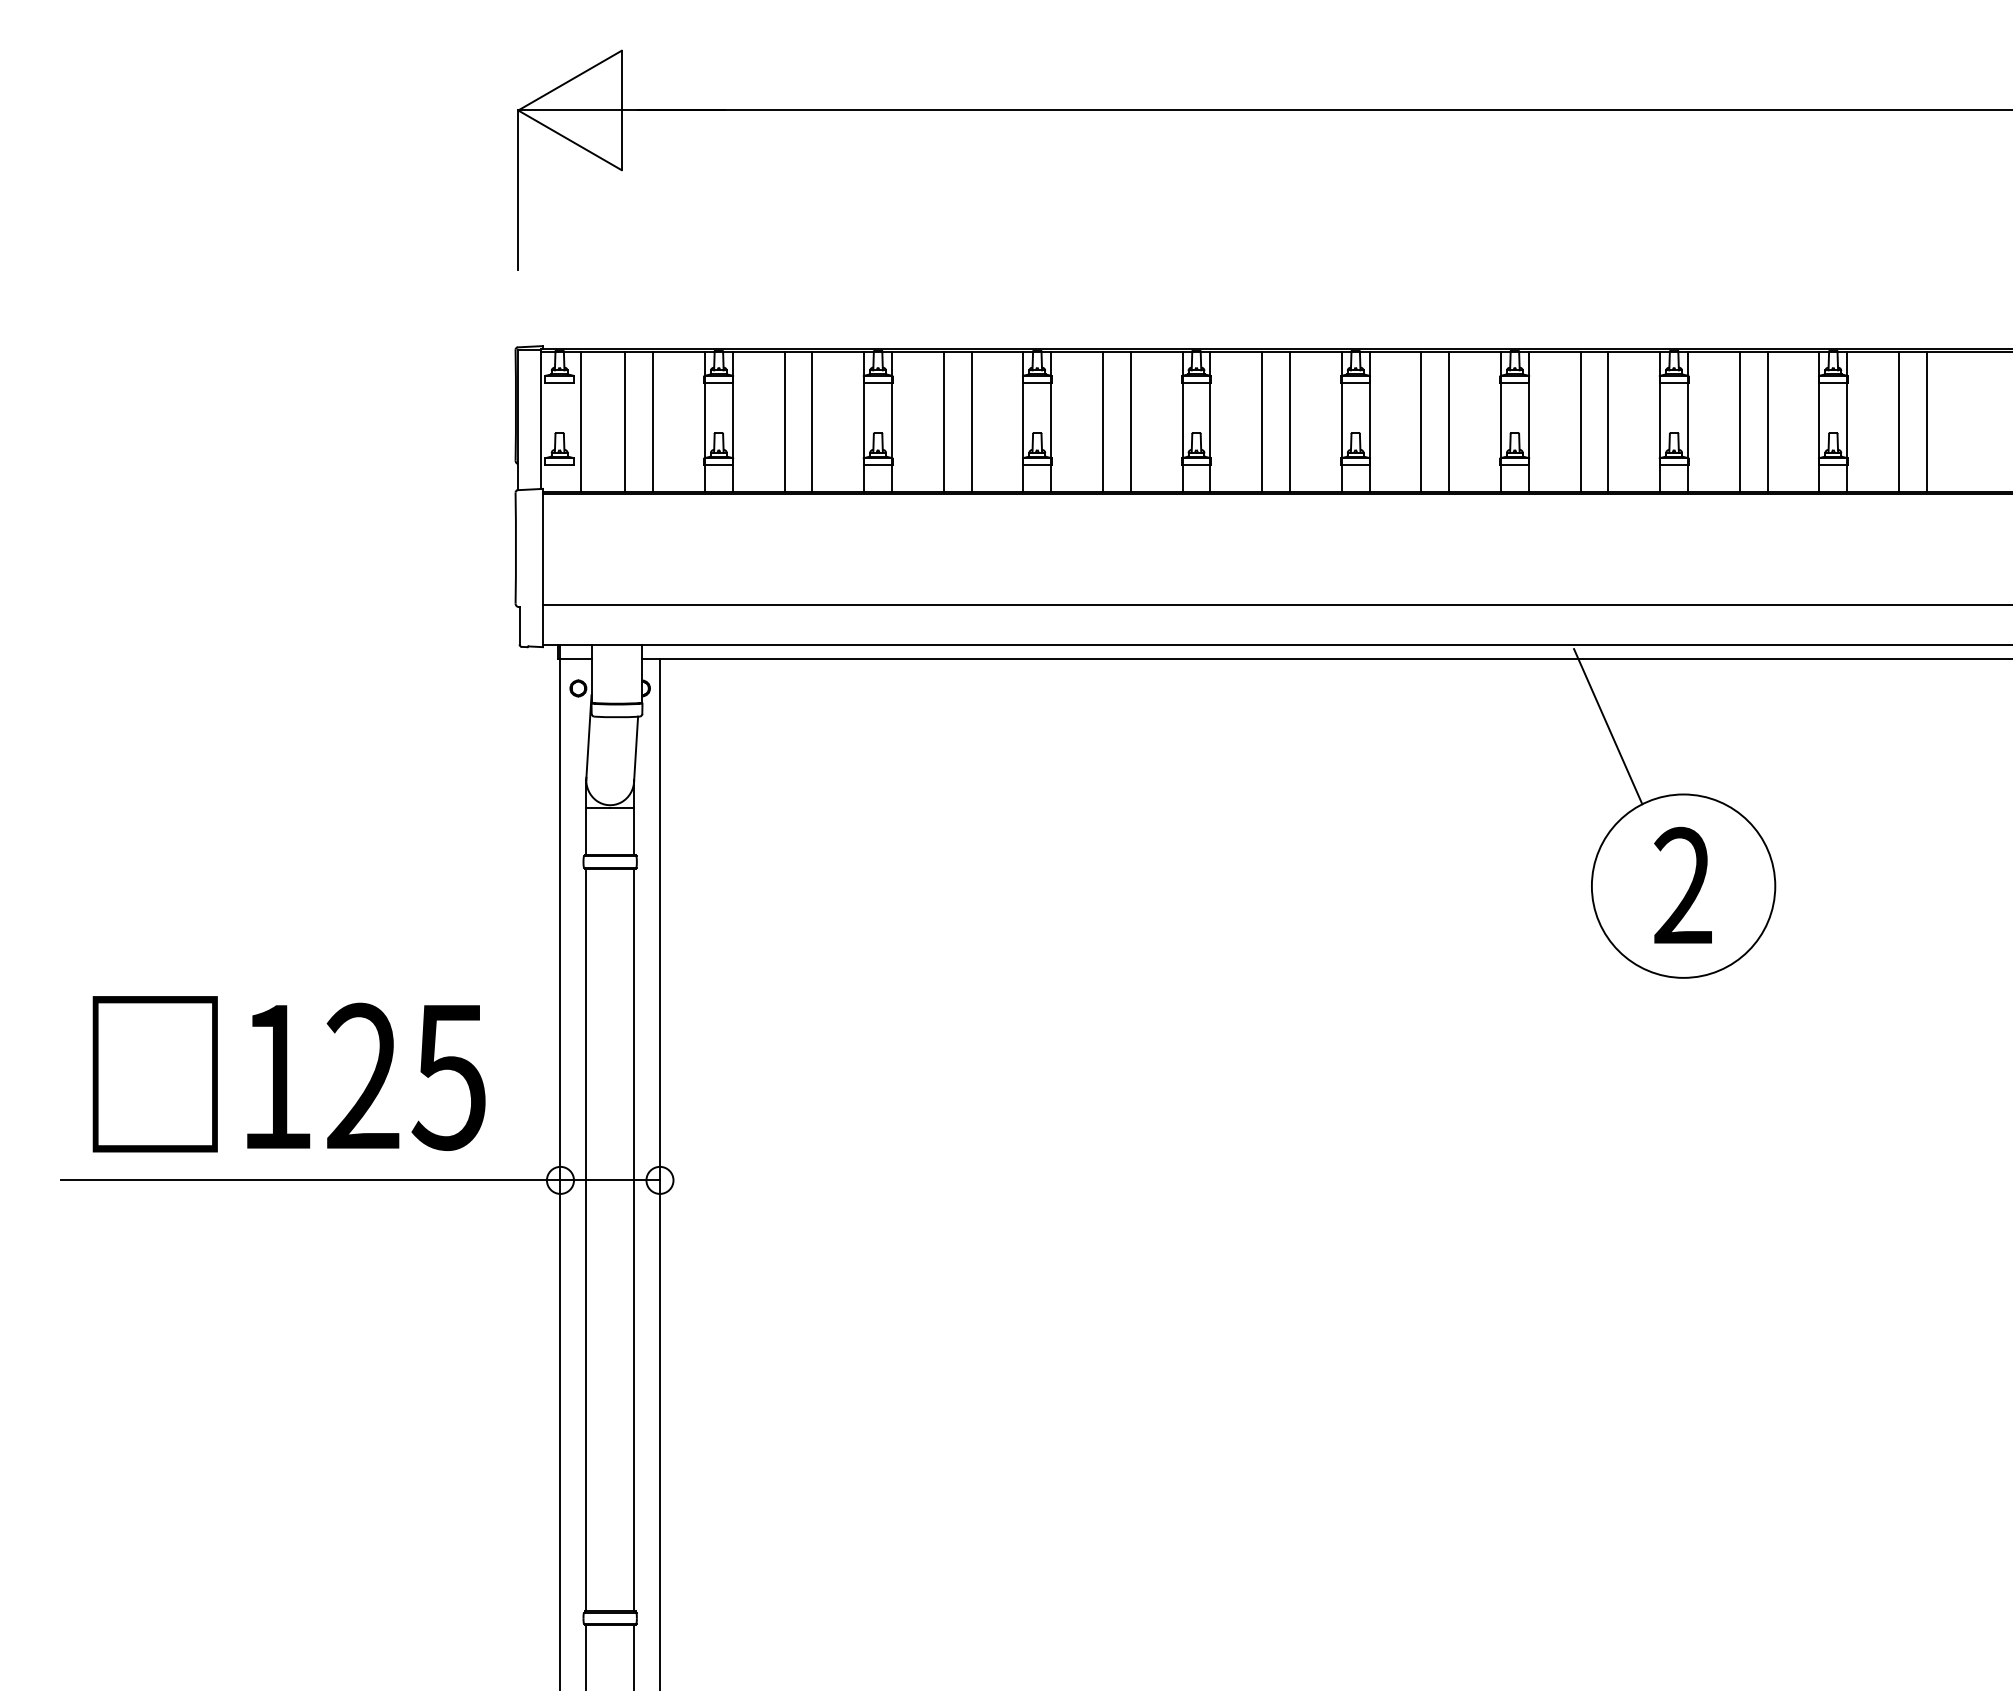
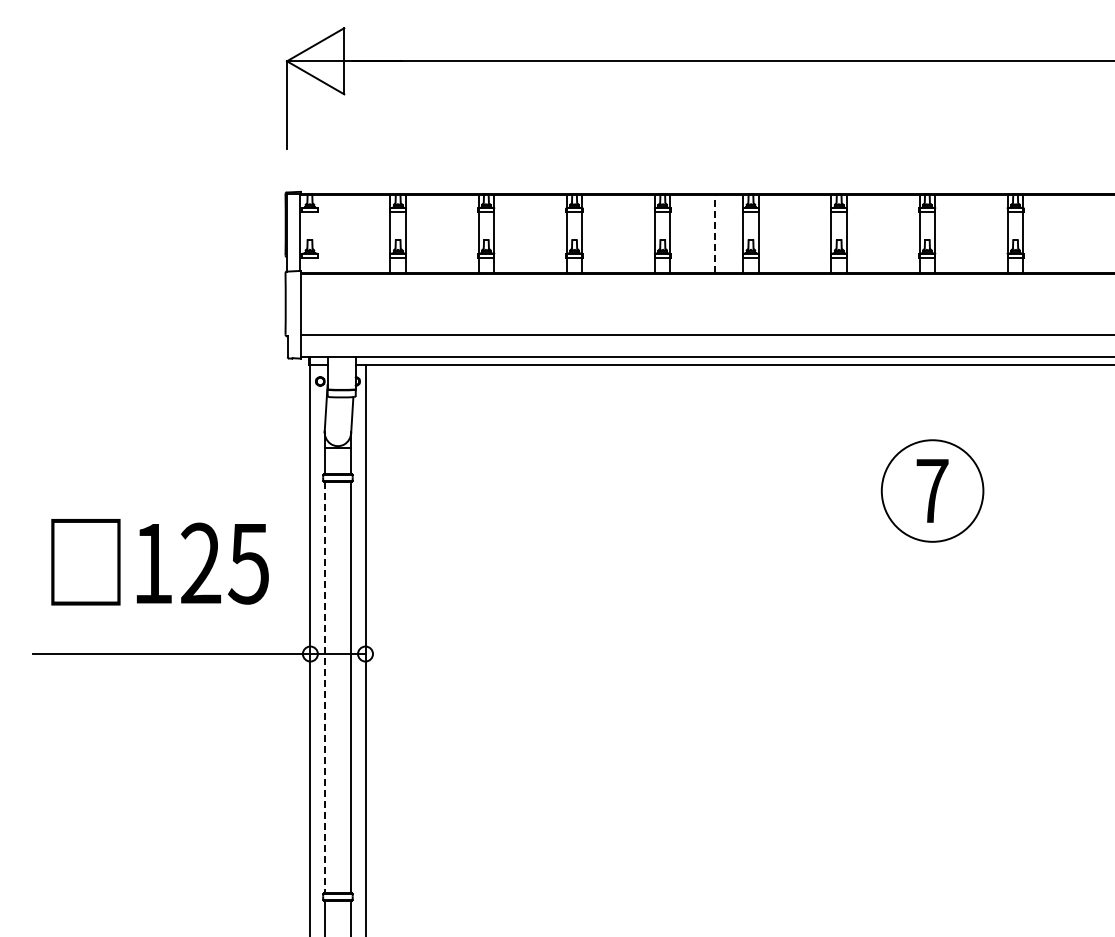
line: (580, 421) -> (321, 233), removed
line: (625, 421) -> (346, 233), removed
line: (652, 421) -> (361, 233), removed
line: (784, 421) -> (434, 233), removed
line: (811, 421) -> (449, 233), removed
line: (943, 421) -> (522, 233), removed
line: (972, 421) -> (538, 233), removed
line: (1102, 421) -> (610, 233), removed
line: (1131, 421) -> (626, 233), removed
line: (1262, 421) -> (699, 233), removed
line: (1289, 421) -> (714, 233), solid -> dashed
line: (1421, 421) -> (787, 233), removed
line: (1448, 421) -> (802, 233), removed
line: (1580, 421) -> (875, 233), removed
line: (1607, 421) -> (890, 233), removed
line: (1739, 421) -> (963, 233), removed
line: (1768, 421) -> (979, 233), removed
line: (1898, 421) -> (1051, 233), removed
line: (1927, 421) -> (1067, 233), removed
line: (1607, 726) -> (890, 402), removed
text: (1683, 885) -> (932, 490), 2 -> 7
text: (288, 1074) -> (159, 562), moved
line: (585, 1240) -> (324, 687), solid -> dashed

